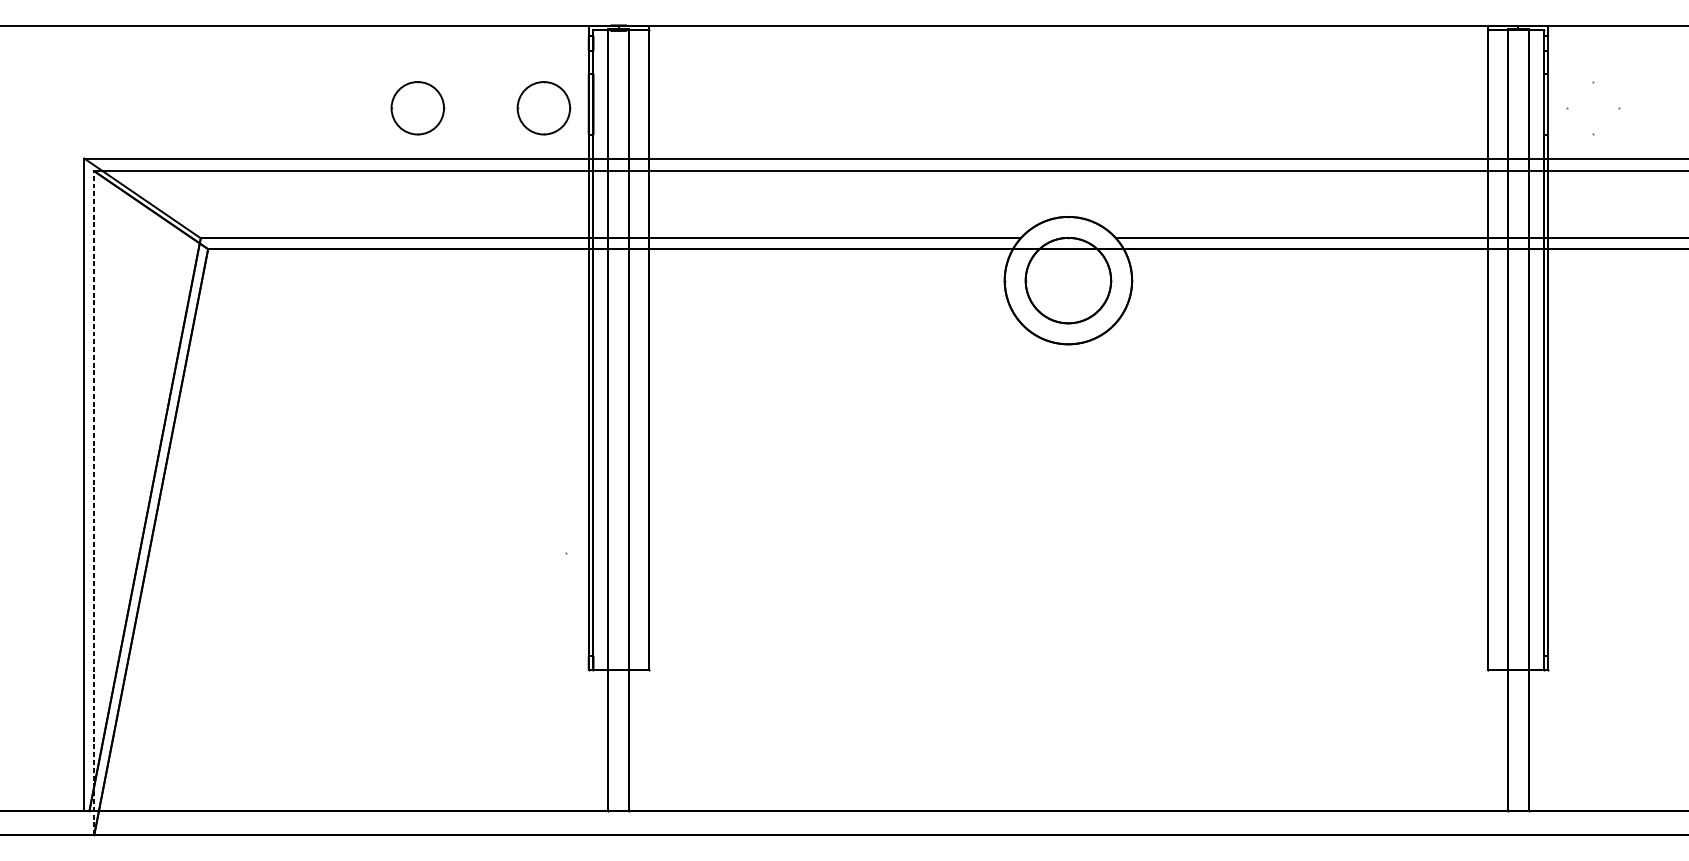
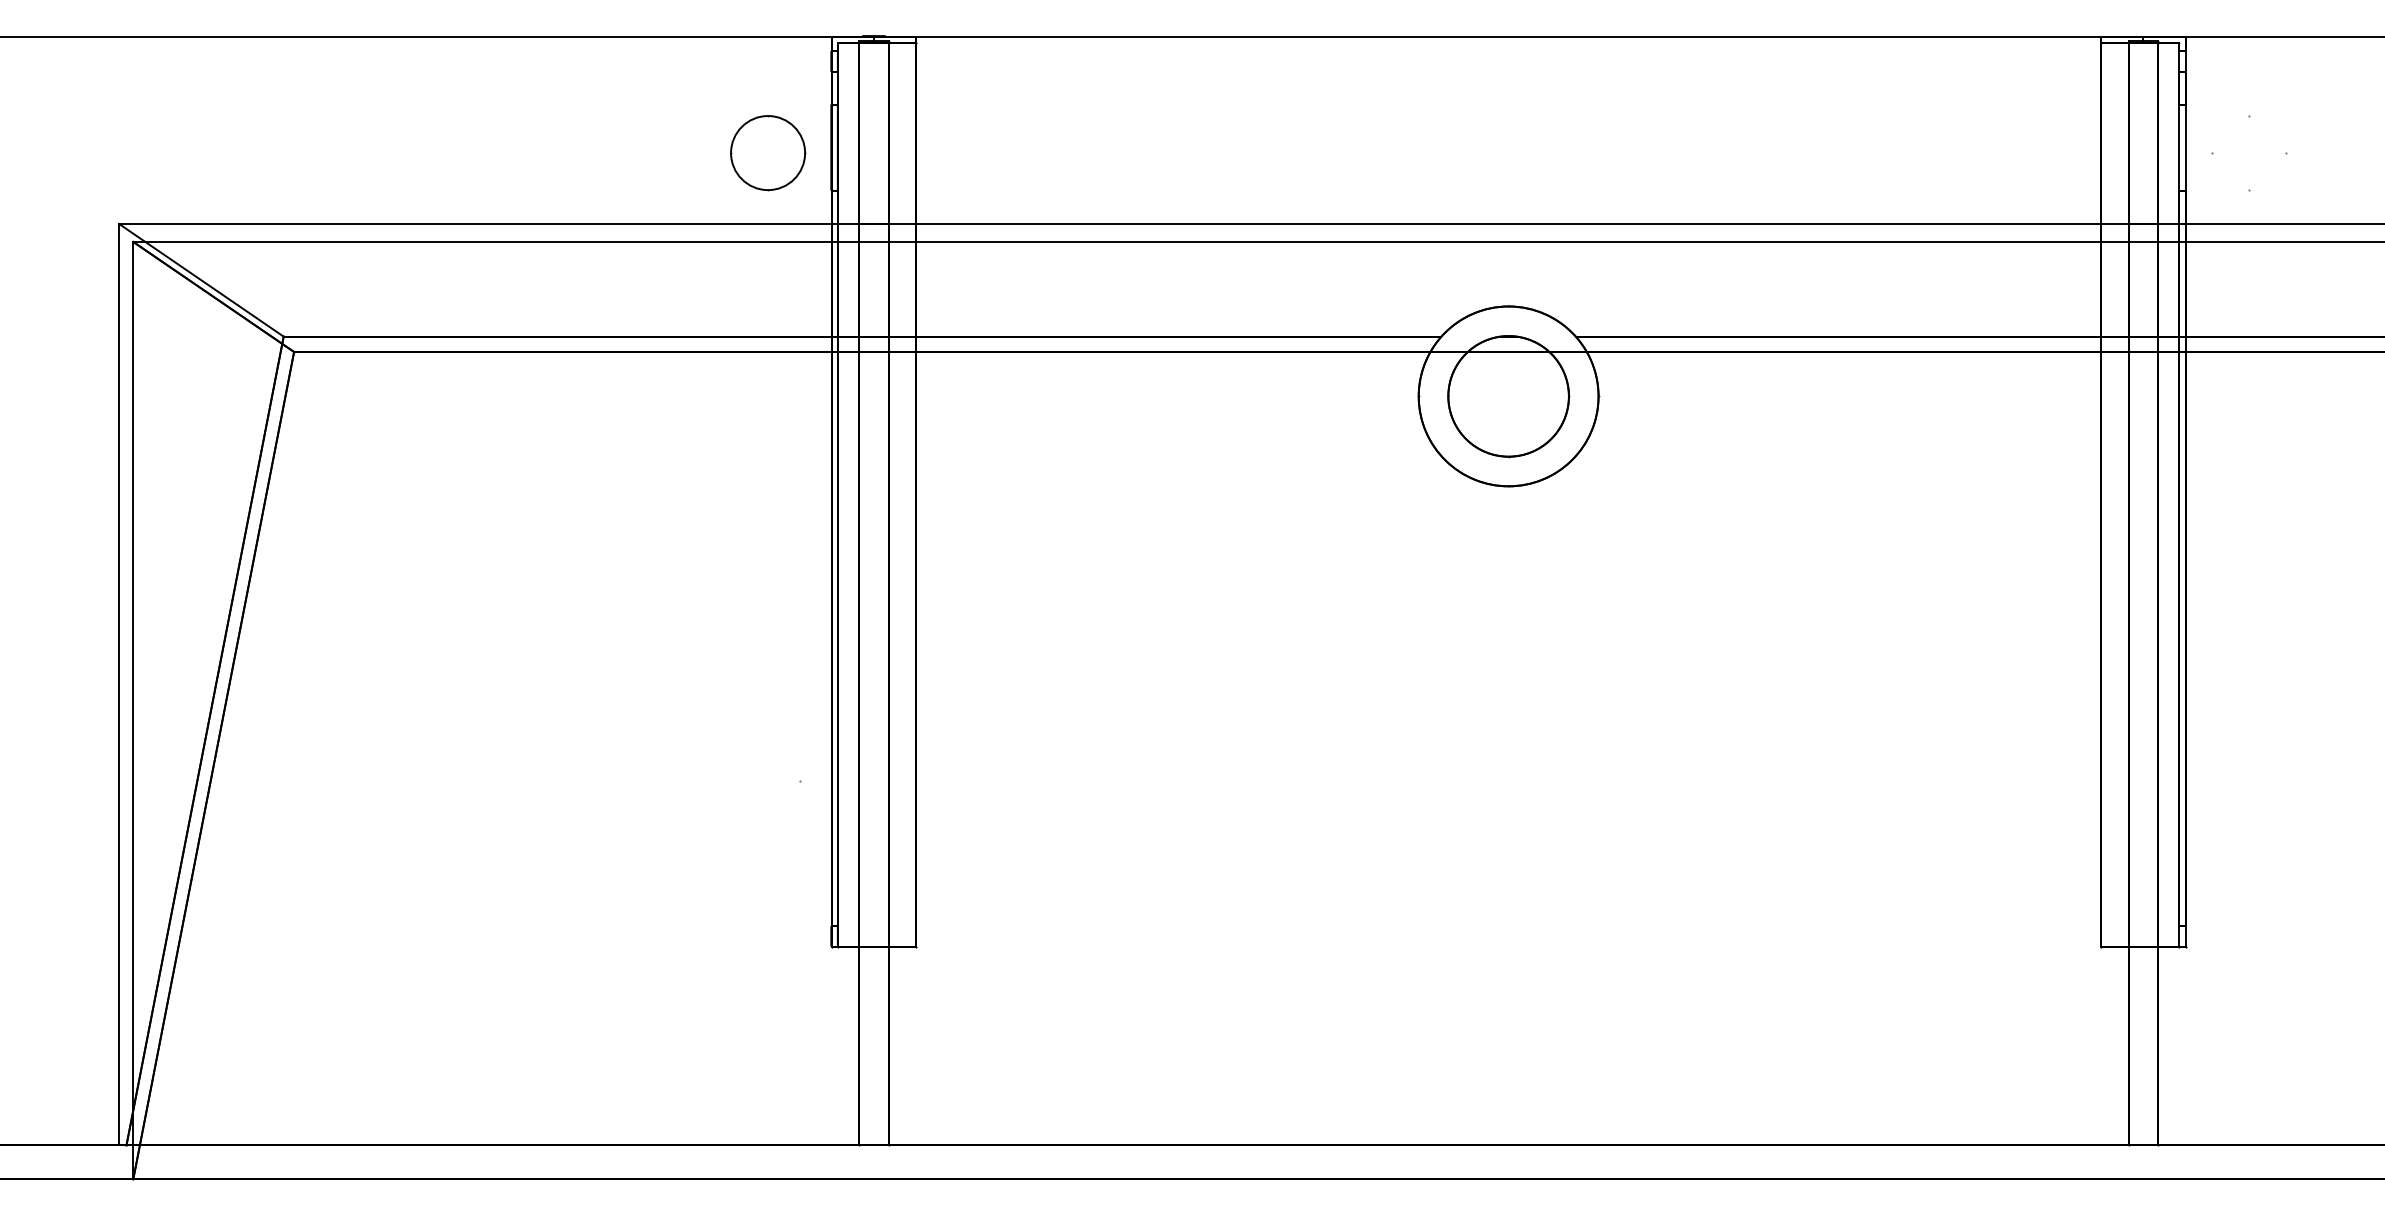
circle: (418, 108) -> (590, 153), removed
line: (94, 503) -> (133, 710), dashed -> solid

